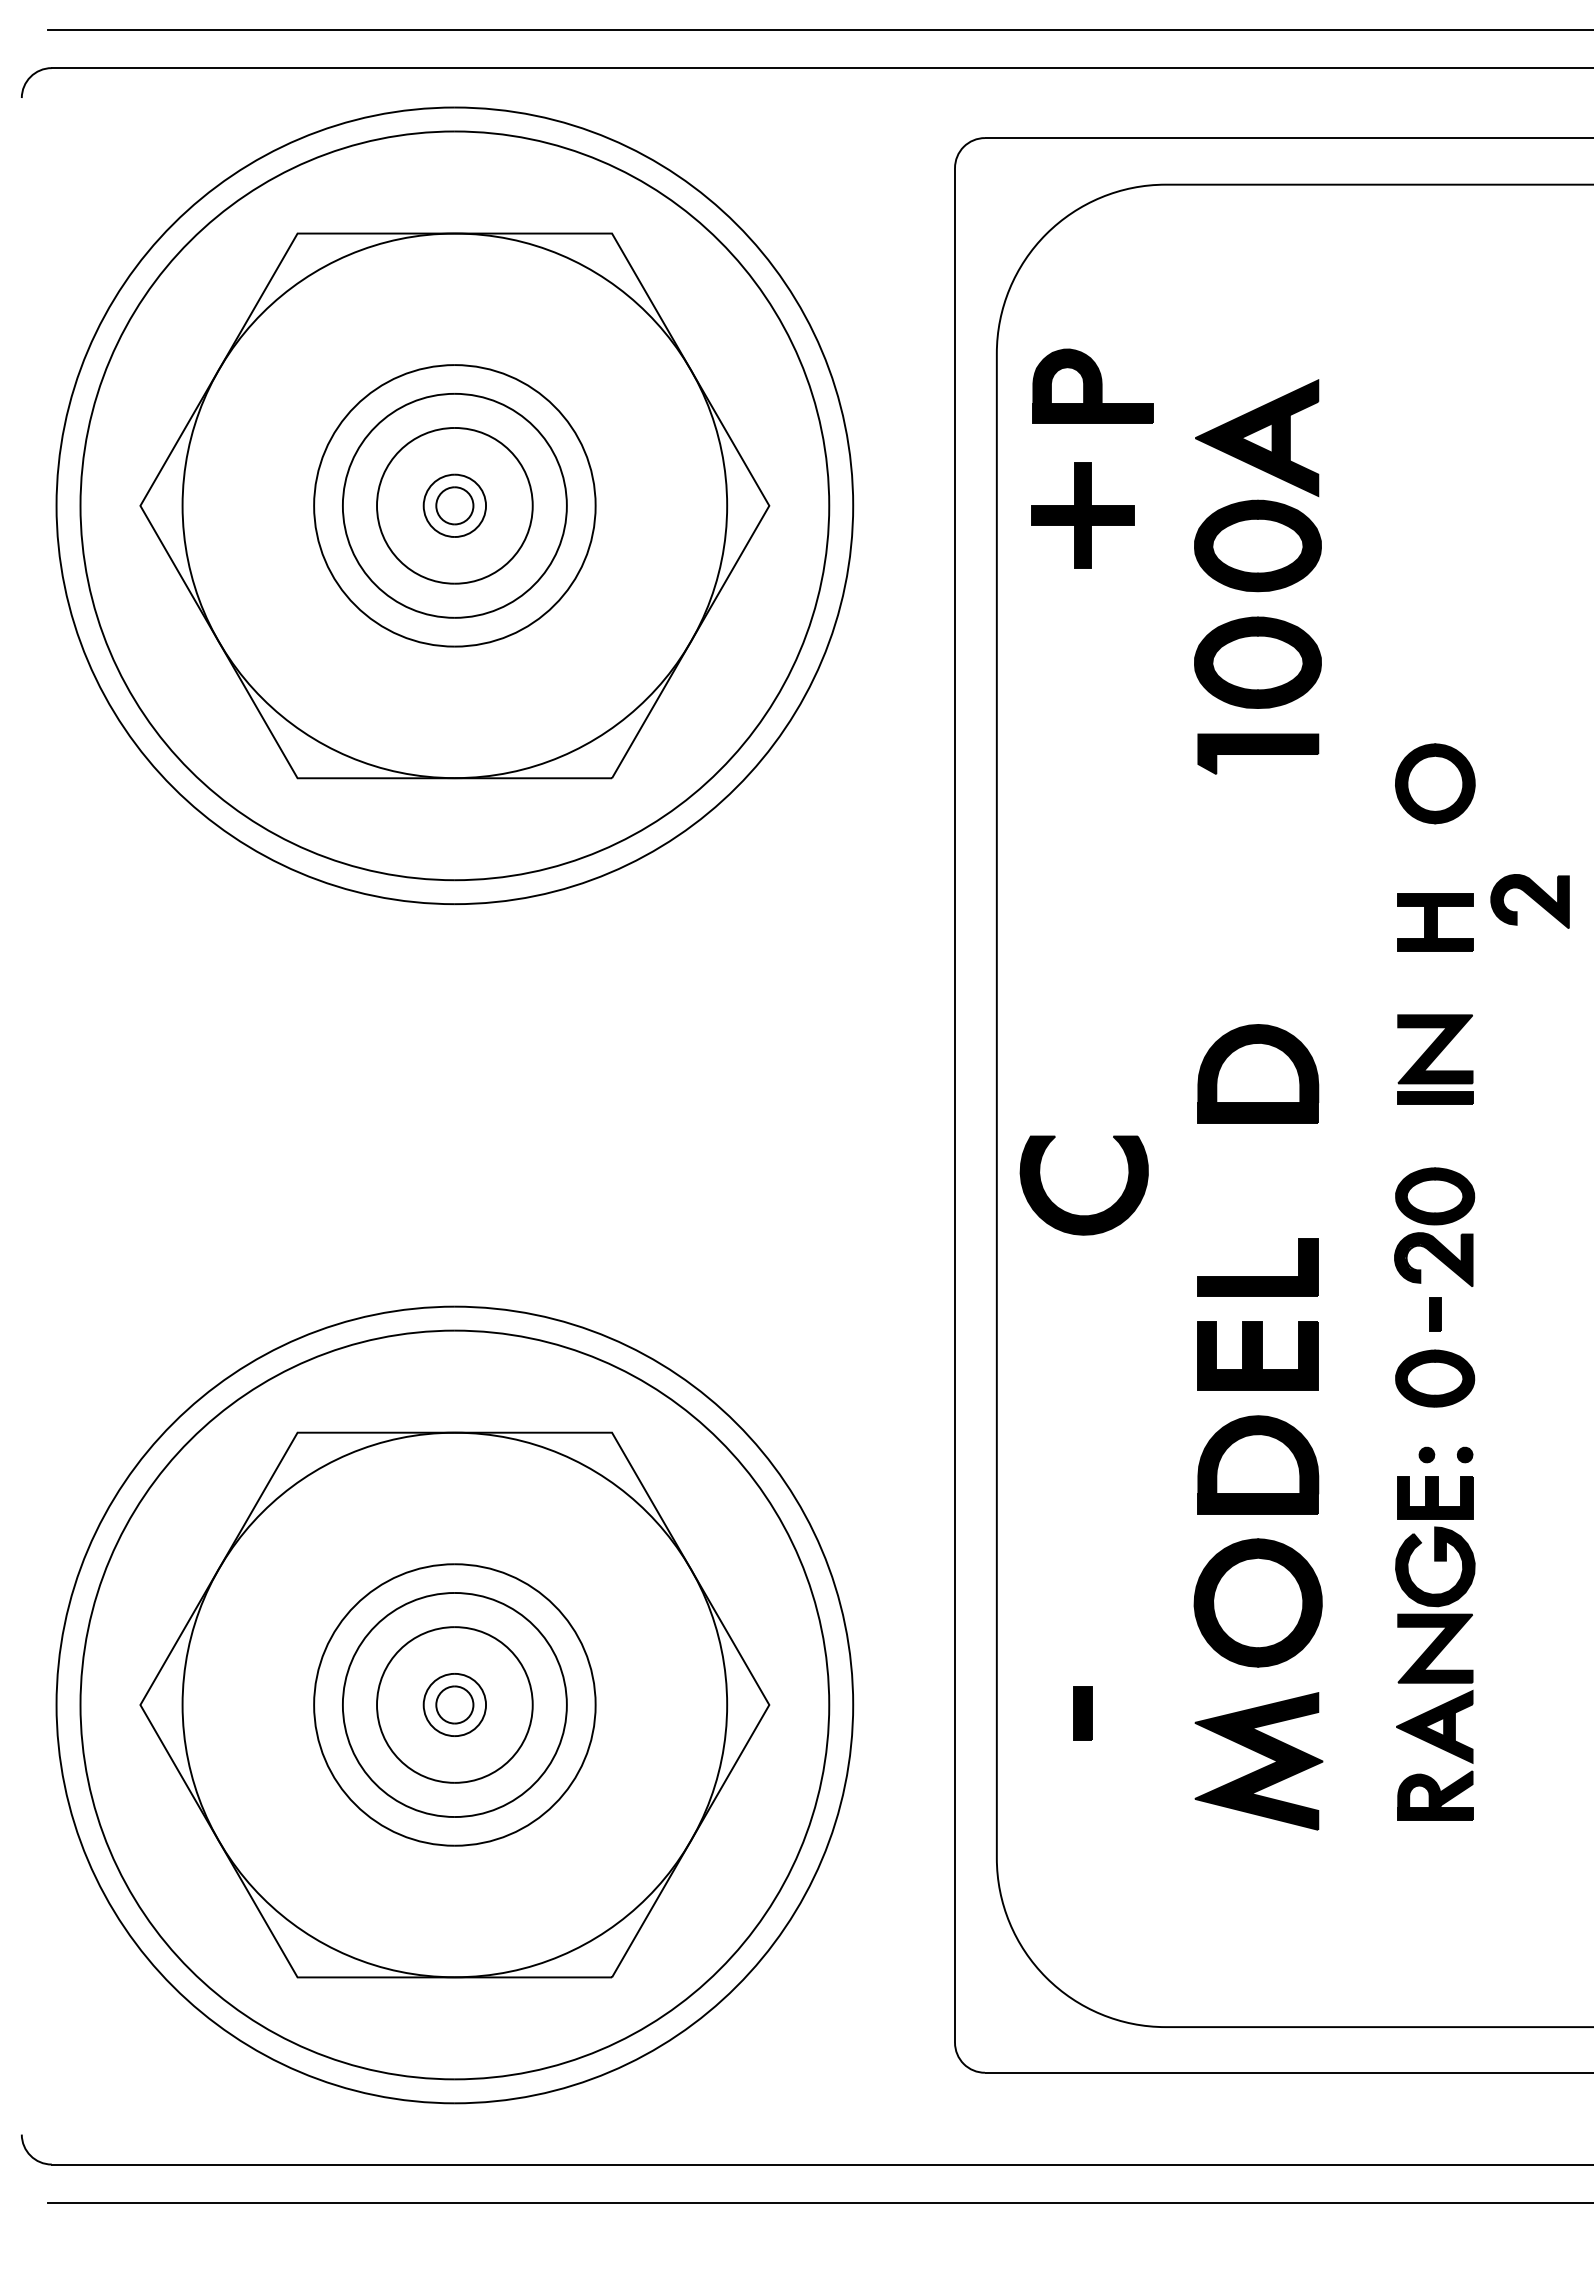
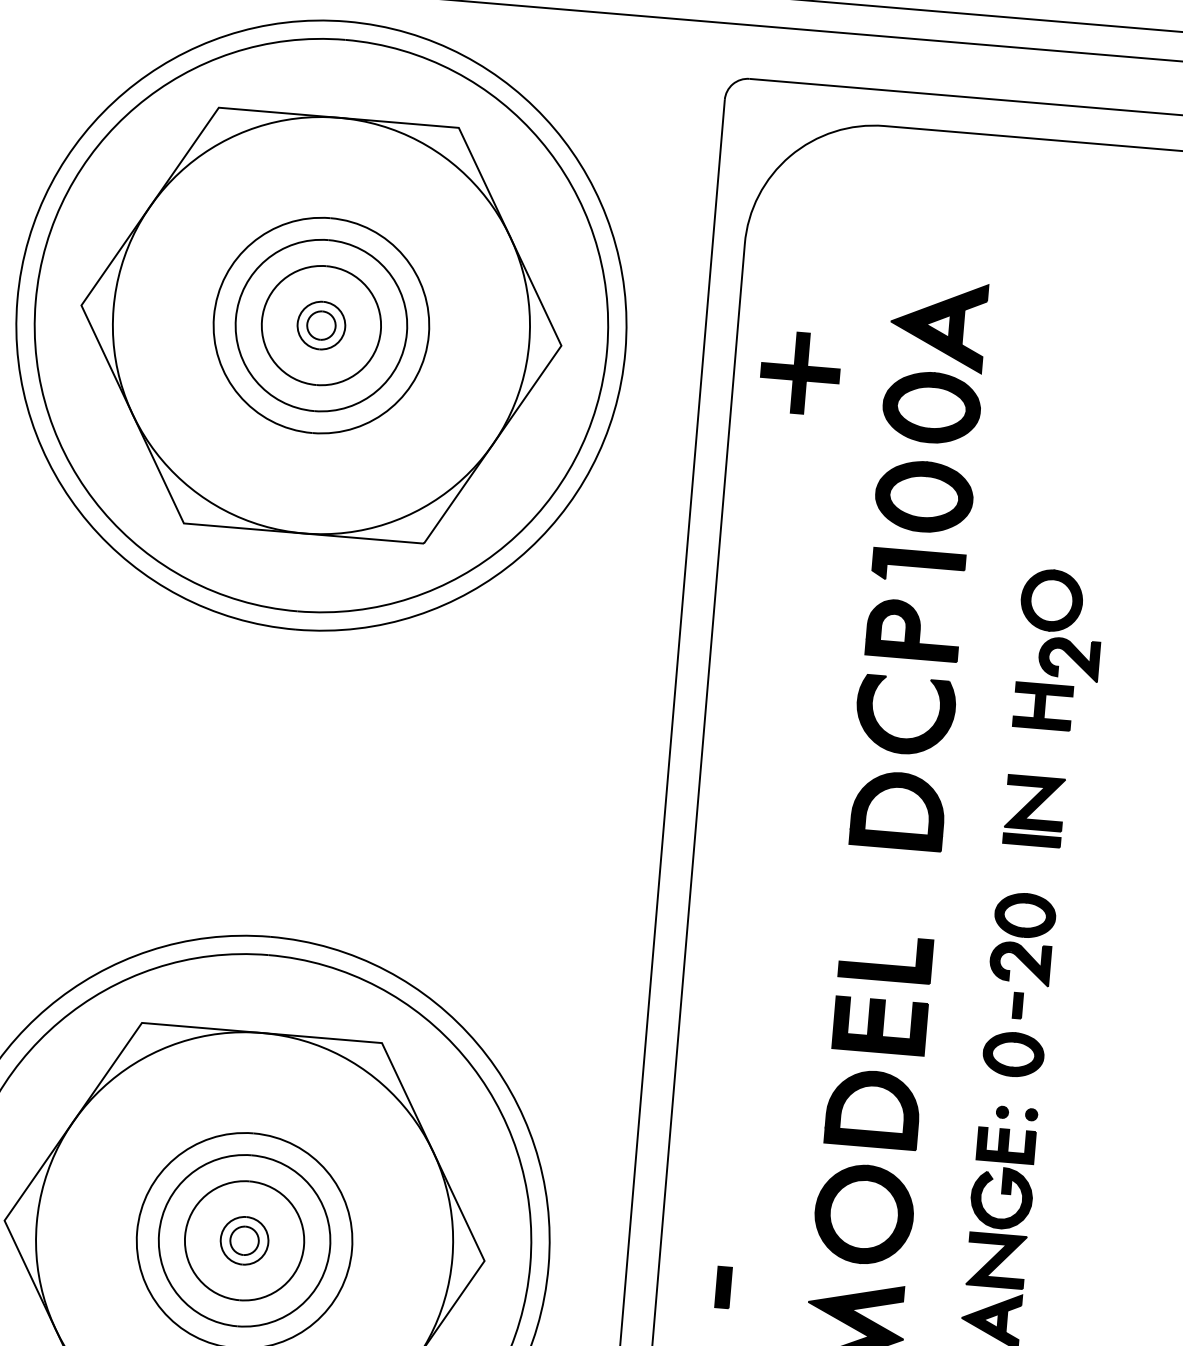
part: (1092, 385) -> (912, 629), moved
part: (1529, 901) -> (1068, 659), moved
part: (1077, 1214) -> (898, 737), moved

